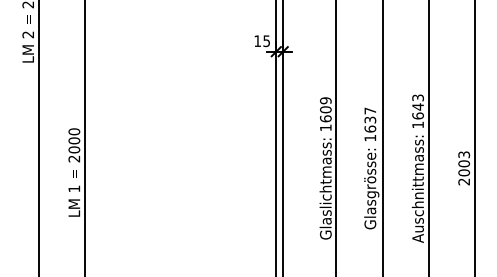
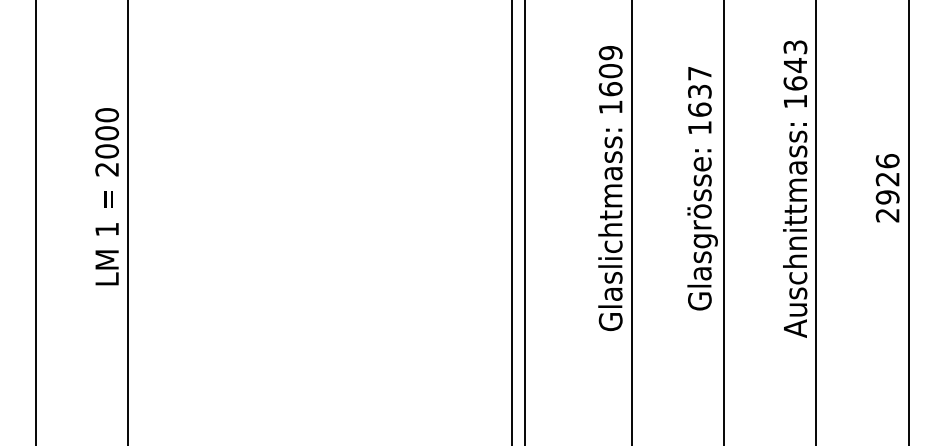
text: (464, 163) -> (888, 178), 2003 -> 2926

